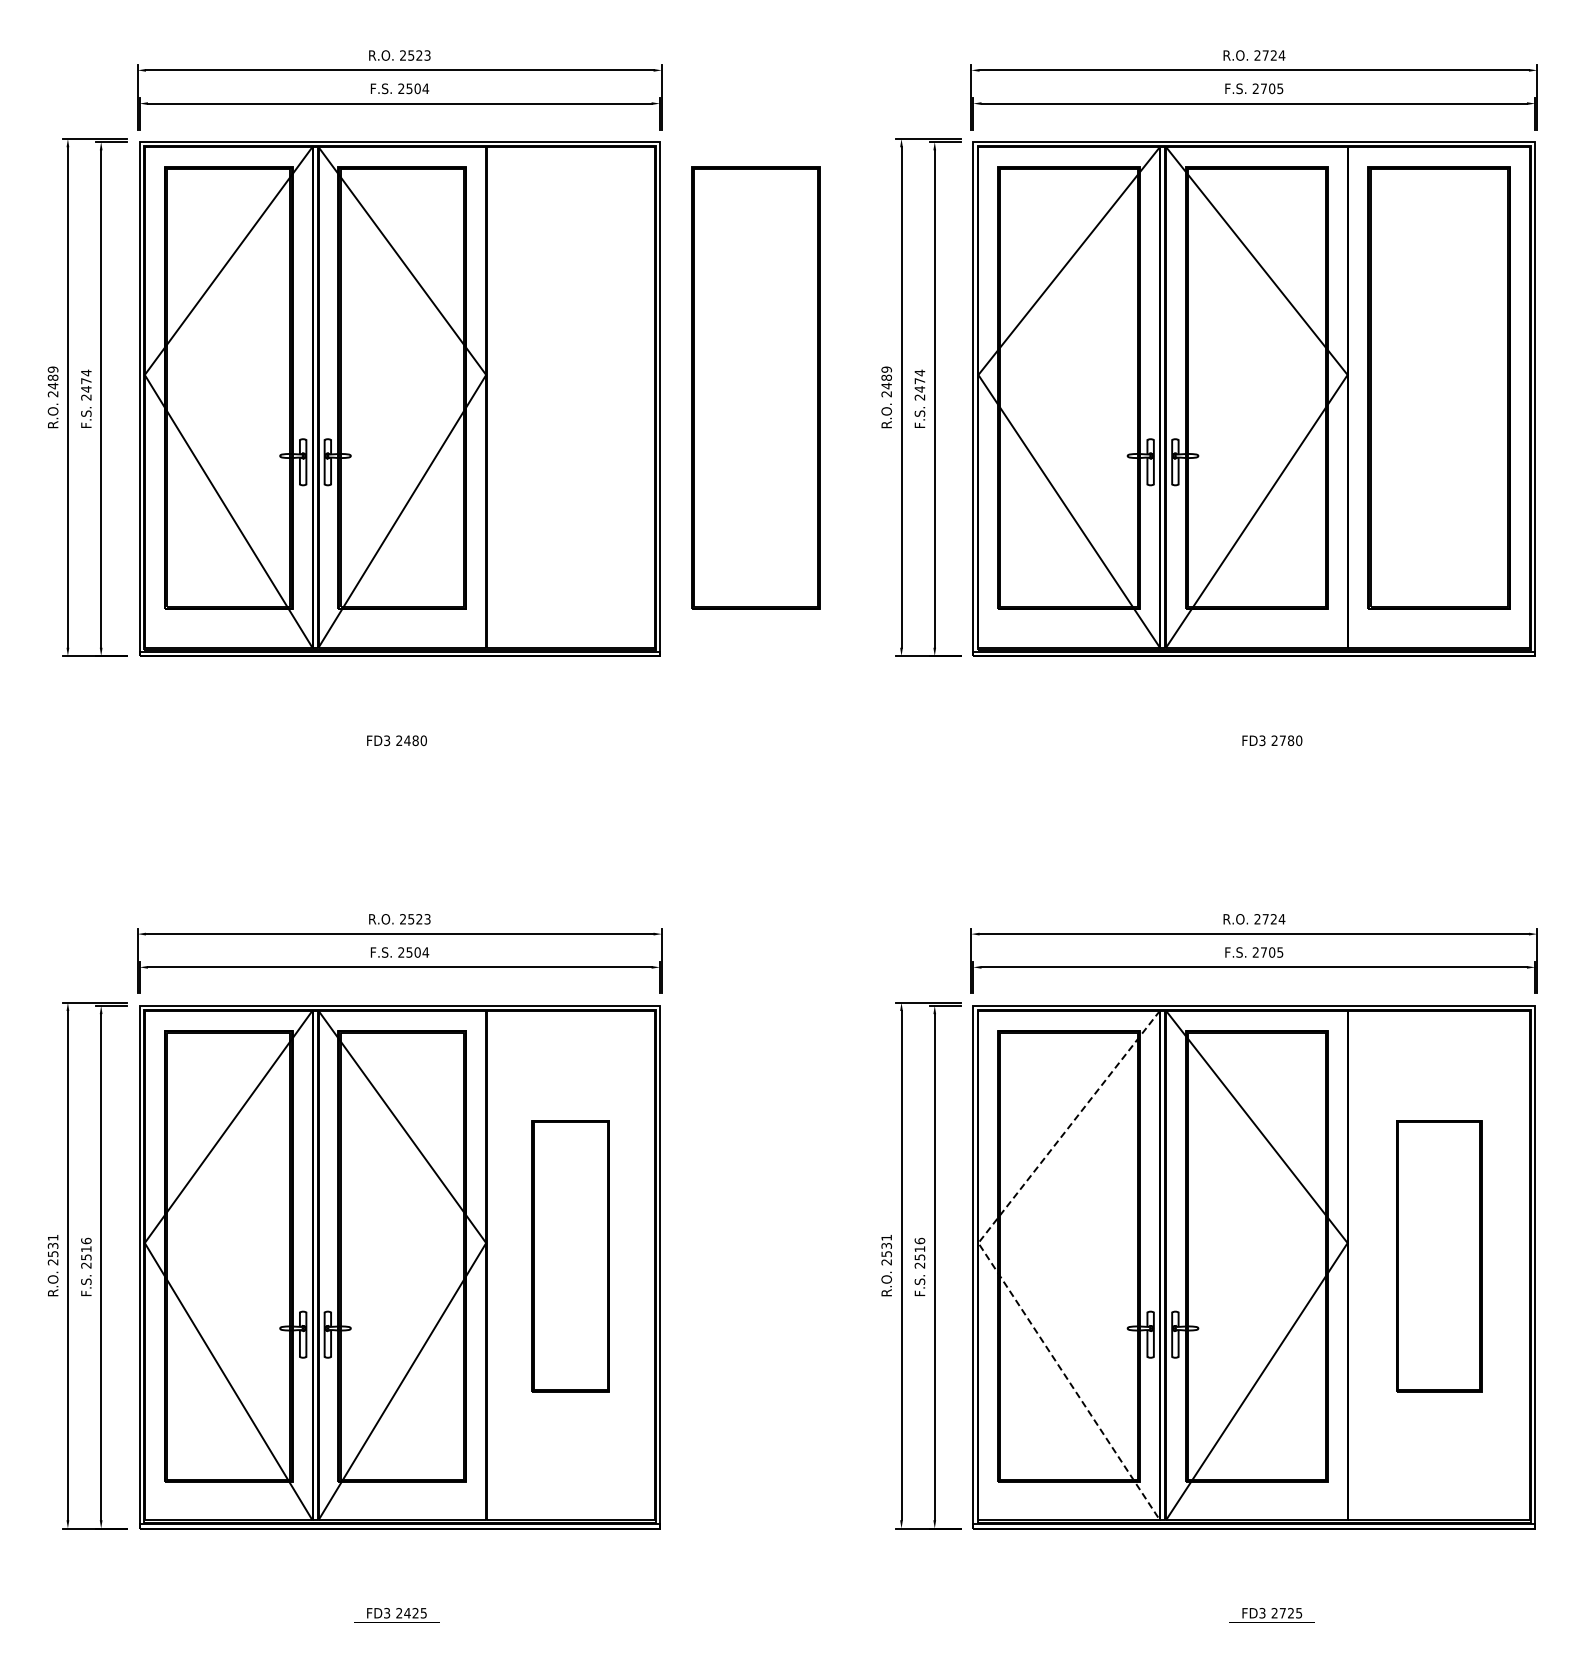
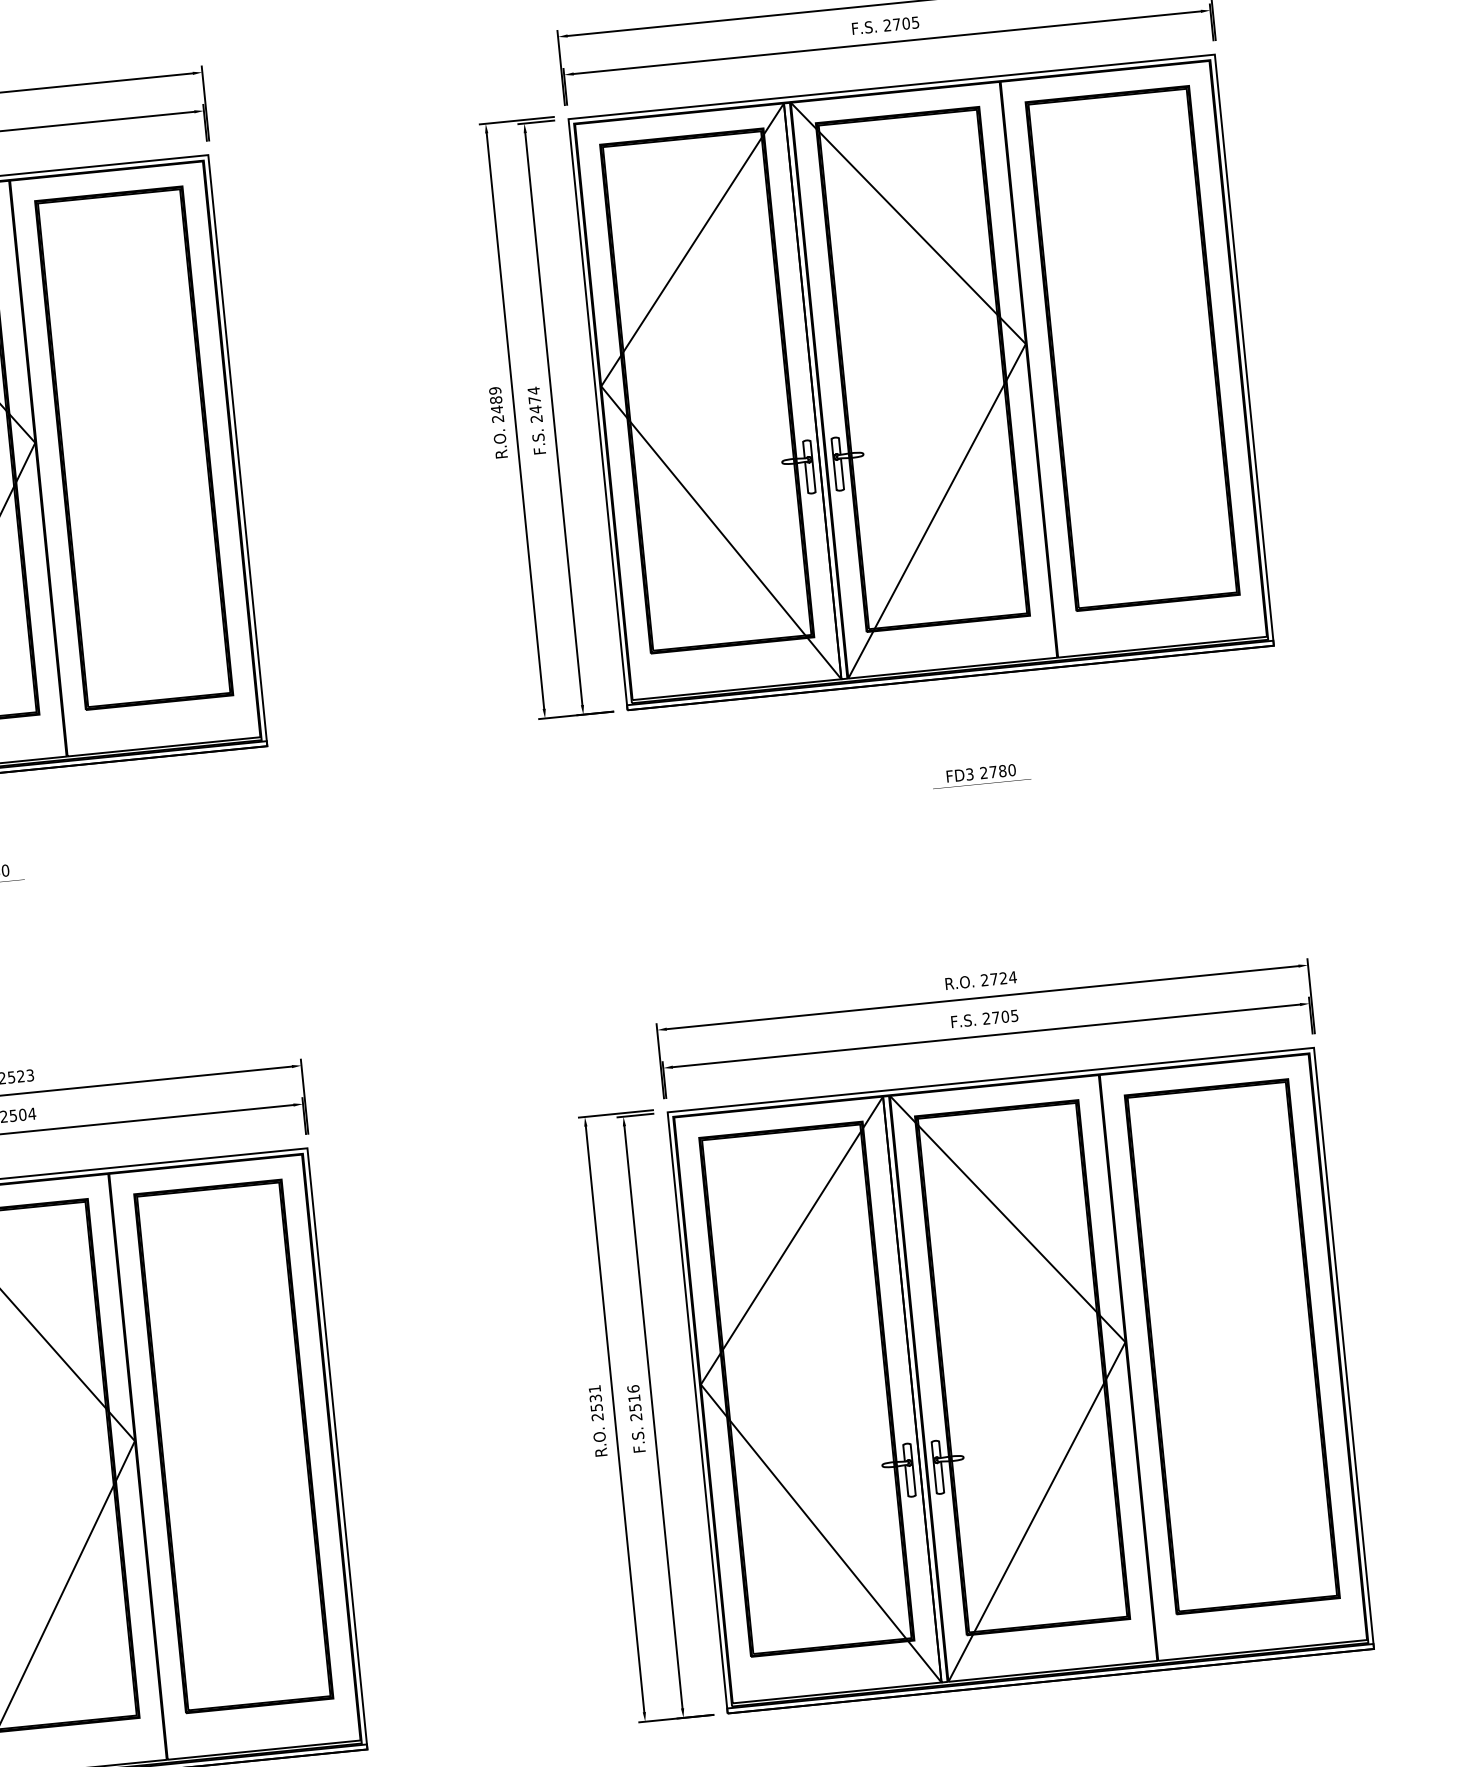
part: (755, 387) -> (133, 447), moved
part: (570, 1256) -> (233, 1446), size x1.67
part: (1438, 1256) -> (1231, 1347), size x1.67
line: (988, 1258) -> (714, 1401), dashed -> solid

